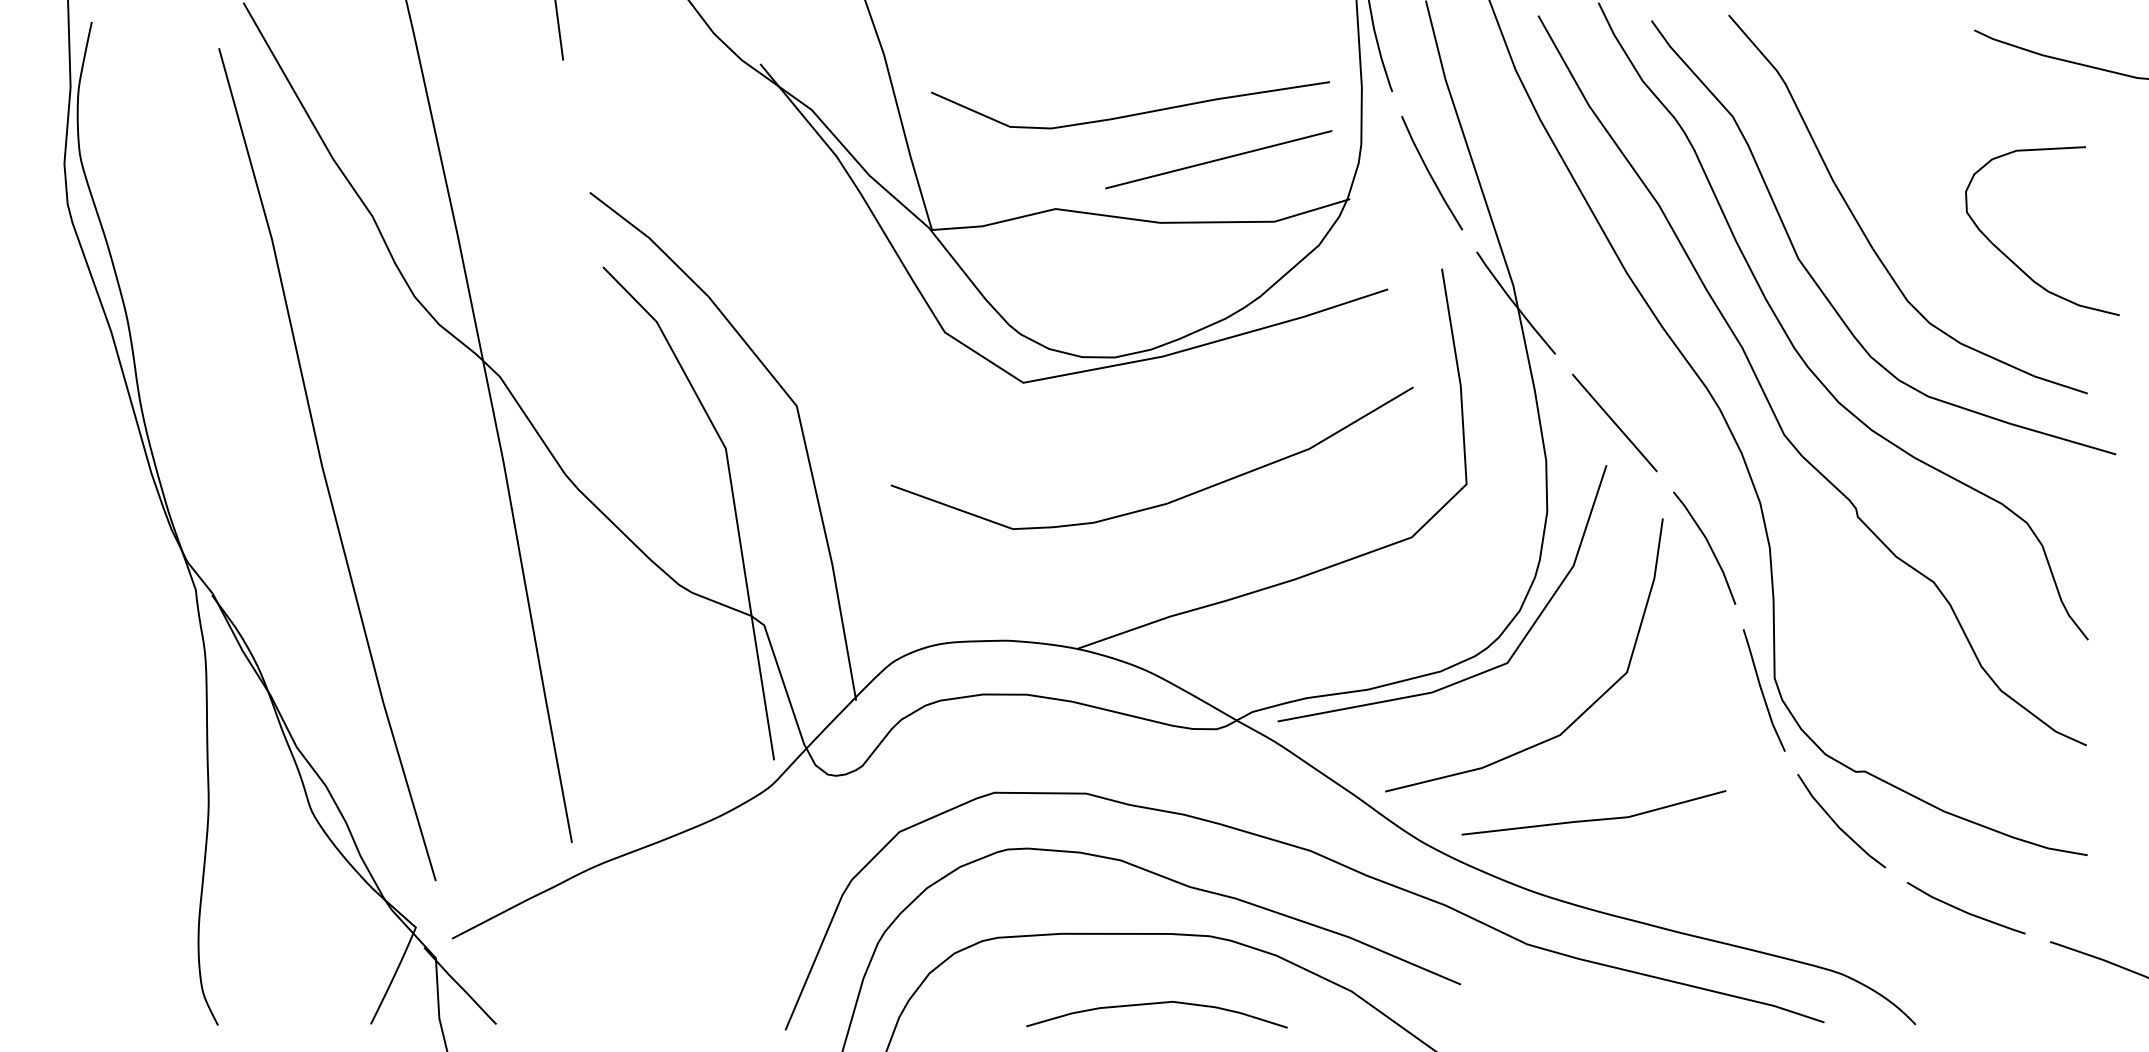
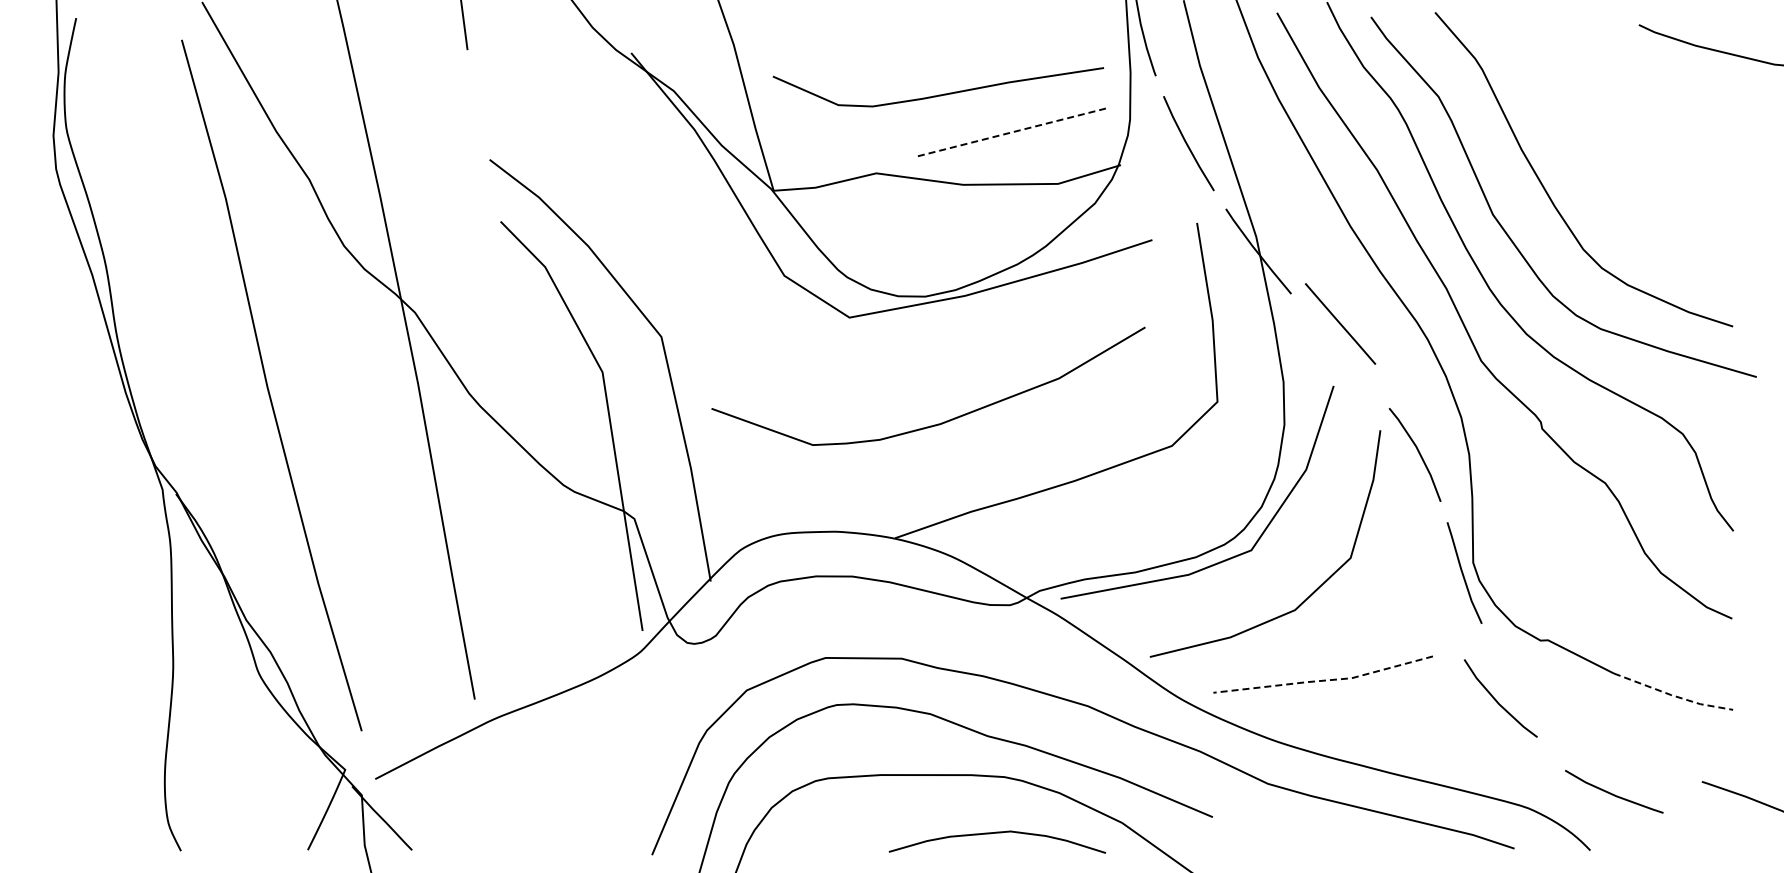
line: (1218, 159) -> (1011, 132), solid -> dashed
curve: (2012, 259) -> (1670, 215), removed
line: (1614, 422) -> (1340, 323), moved
curve: (1167, 501) -> (941, 422), moved
line: (1595, 819) -> (1324, 680), solid -> dashed
line: (1837, 823) -> (1497, 700), moved
line: (2014, 837) -> (1672, 695), solid -> dashed
line: (1965, 910) -> (1613, 793), moved
curve: (1157, 1004) -> (997, 833), moved

